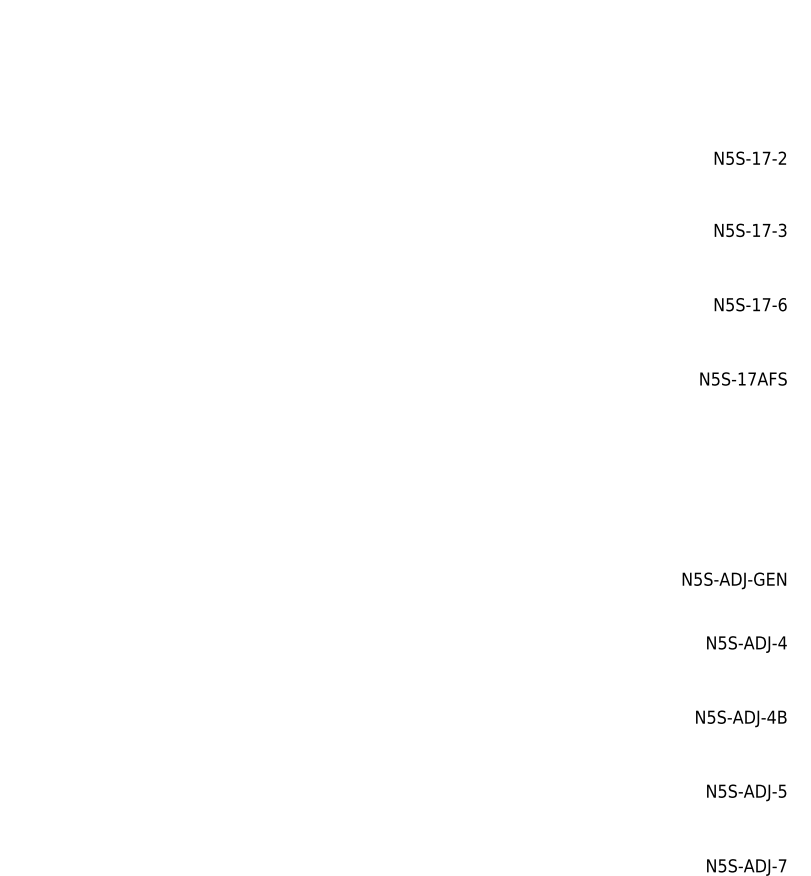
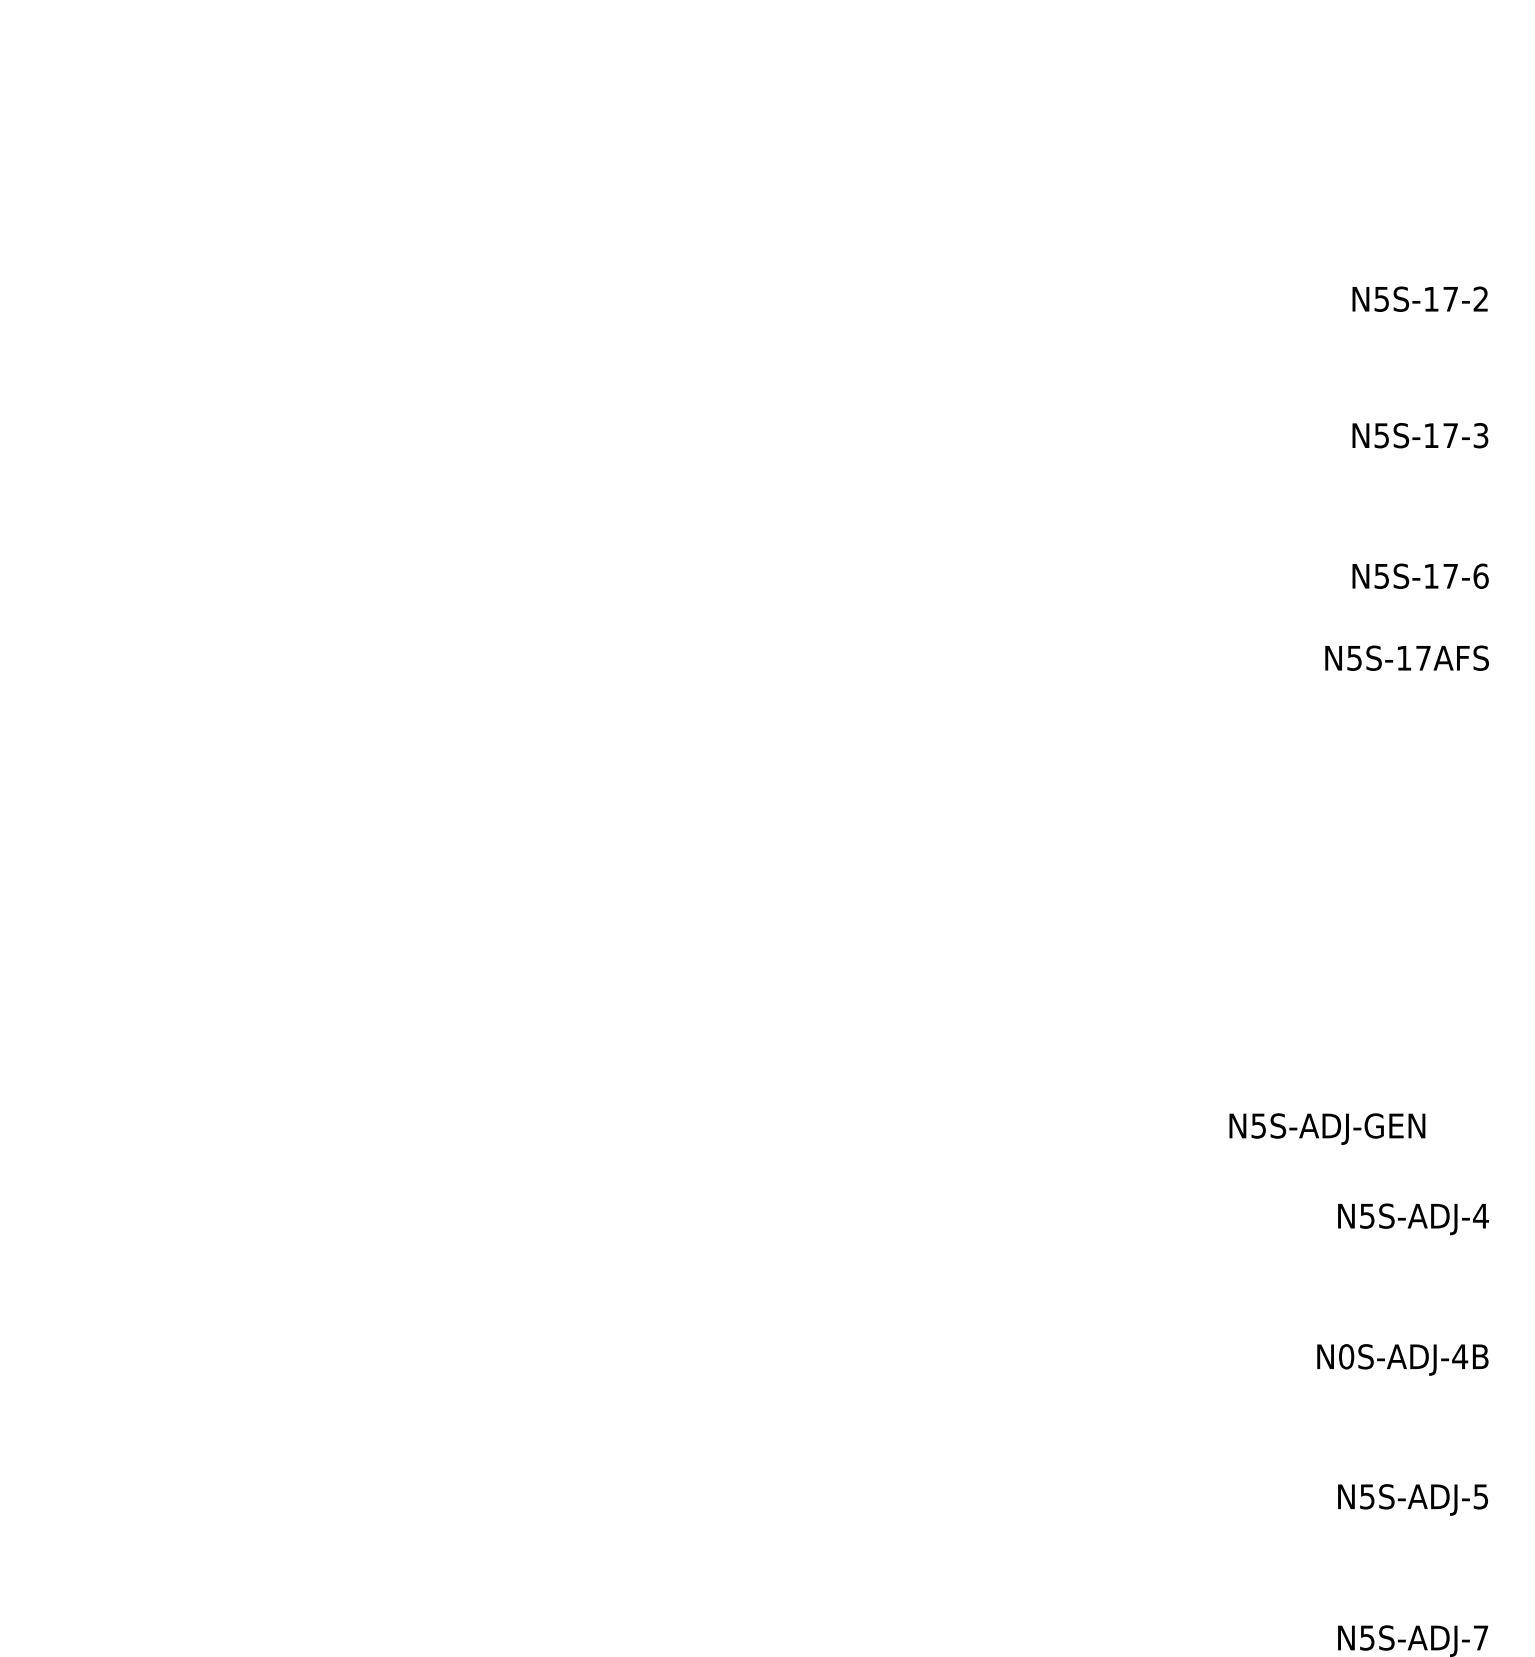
text: (743, 378) -> (1407, 657), moved
text: (734, 580) -> (1327, 1128), moved
text: (711, 716) -> (1346, 1355), N5S-ADJ-4B -> N0S-ADJ-4B

